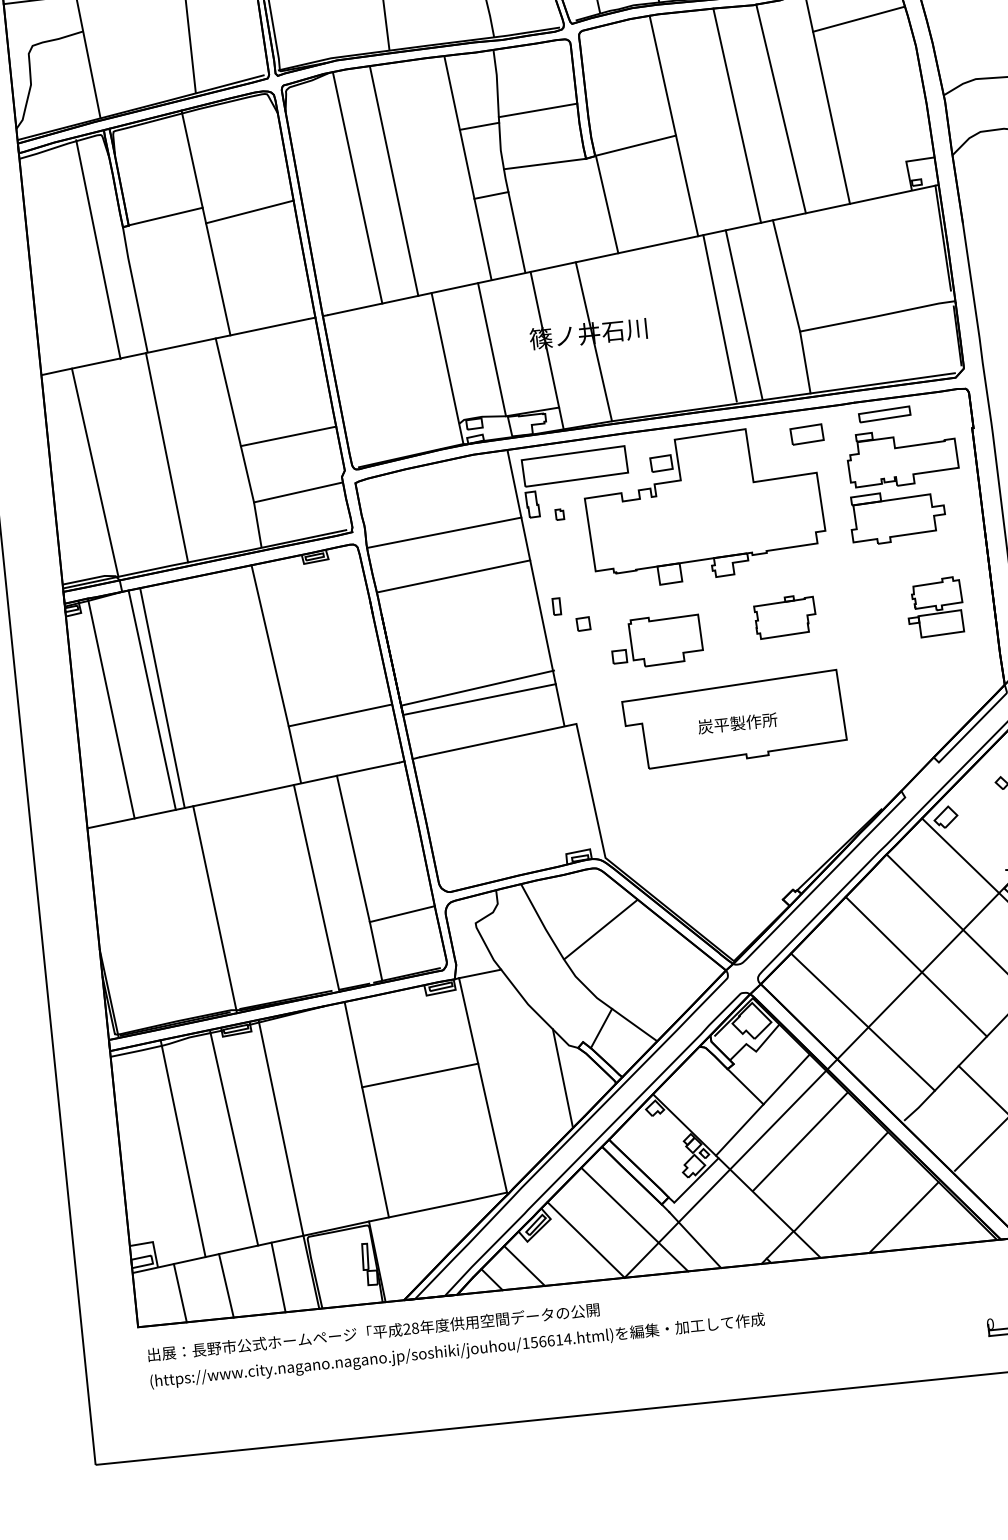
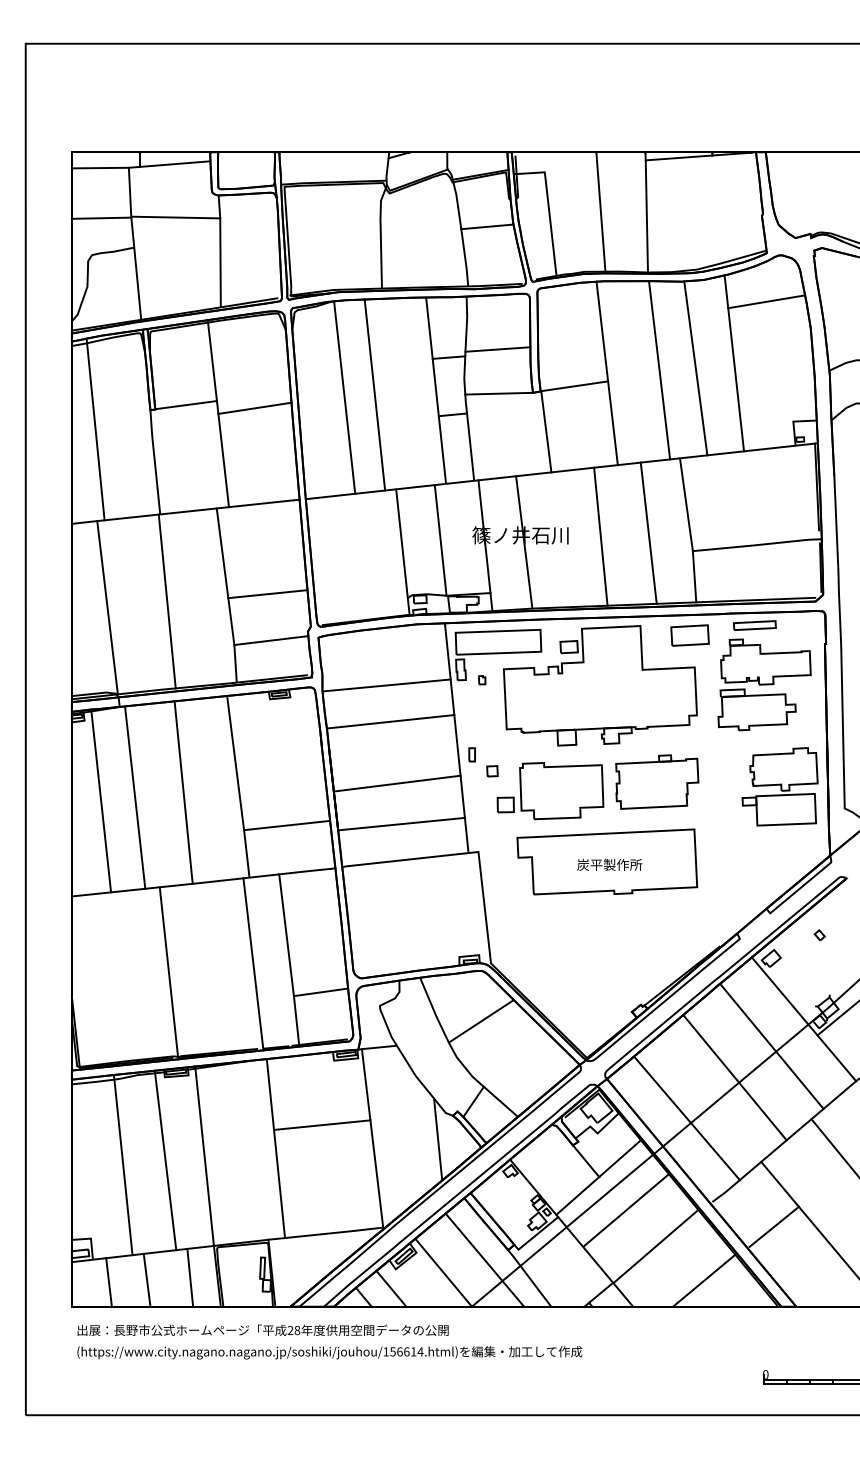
line: (98, 249) -> (95, 429), moved
line: (719, 318) -> (600, 536), moved
part: (806, 434) -> (689, 635), size x1.43
part: (934, 607) -> (779, 786), size x1.67
part: (785, 616) -> (657, 781), size x1.67
part: (656, 641) -> (550, 791), size x1.43
line: (477, 688) -> (396, 783), moved
line: (162, 697) -> (183, 792), moved

